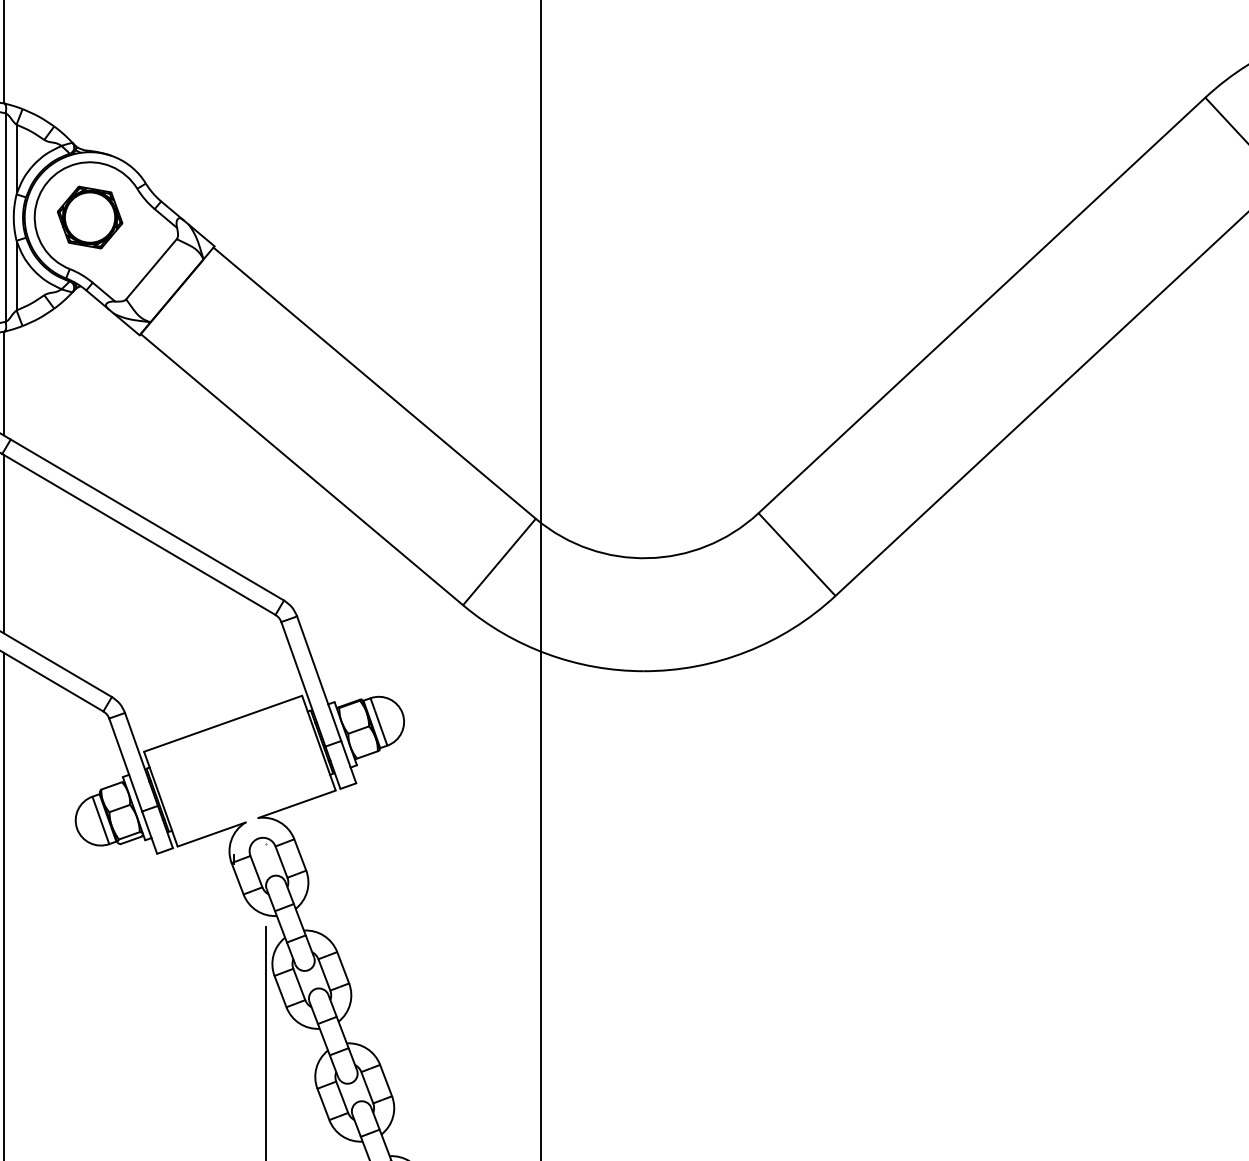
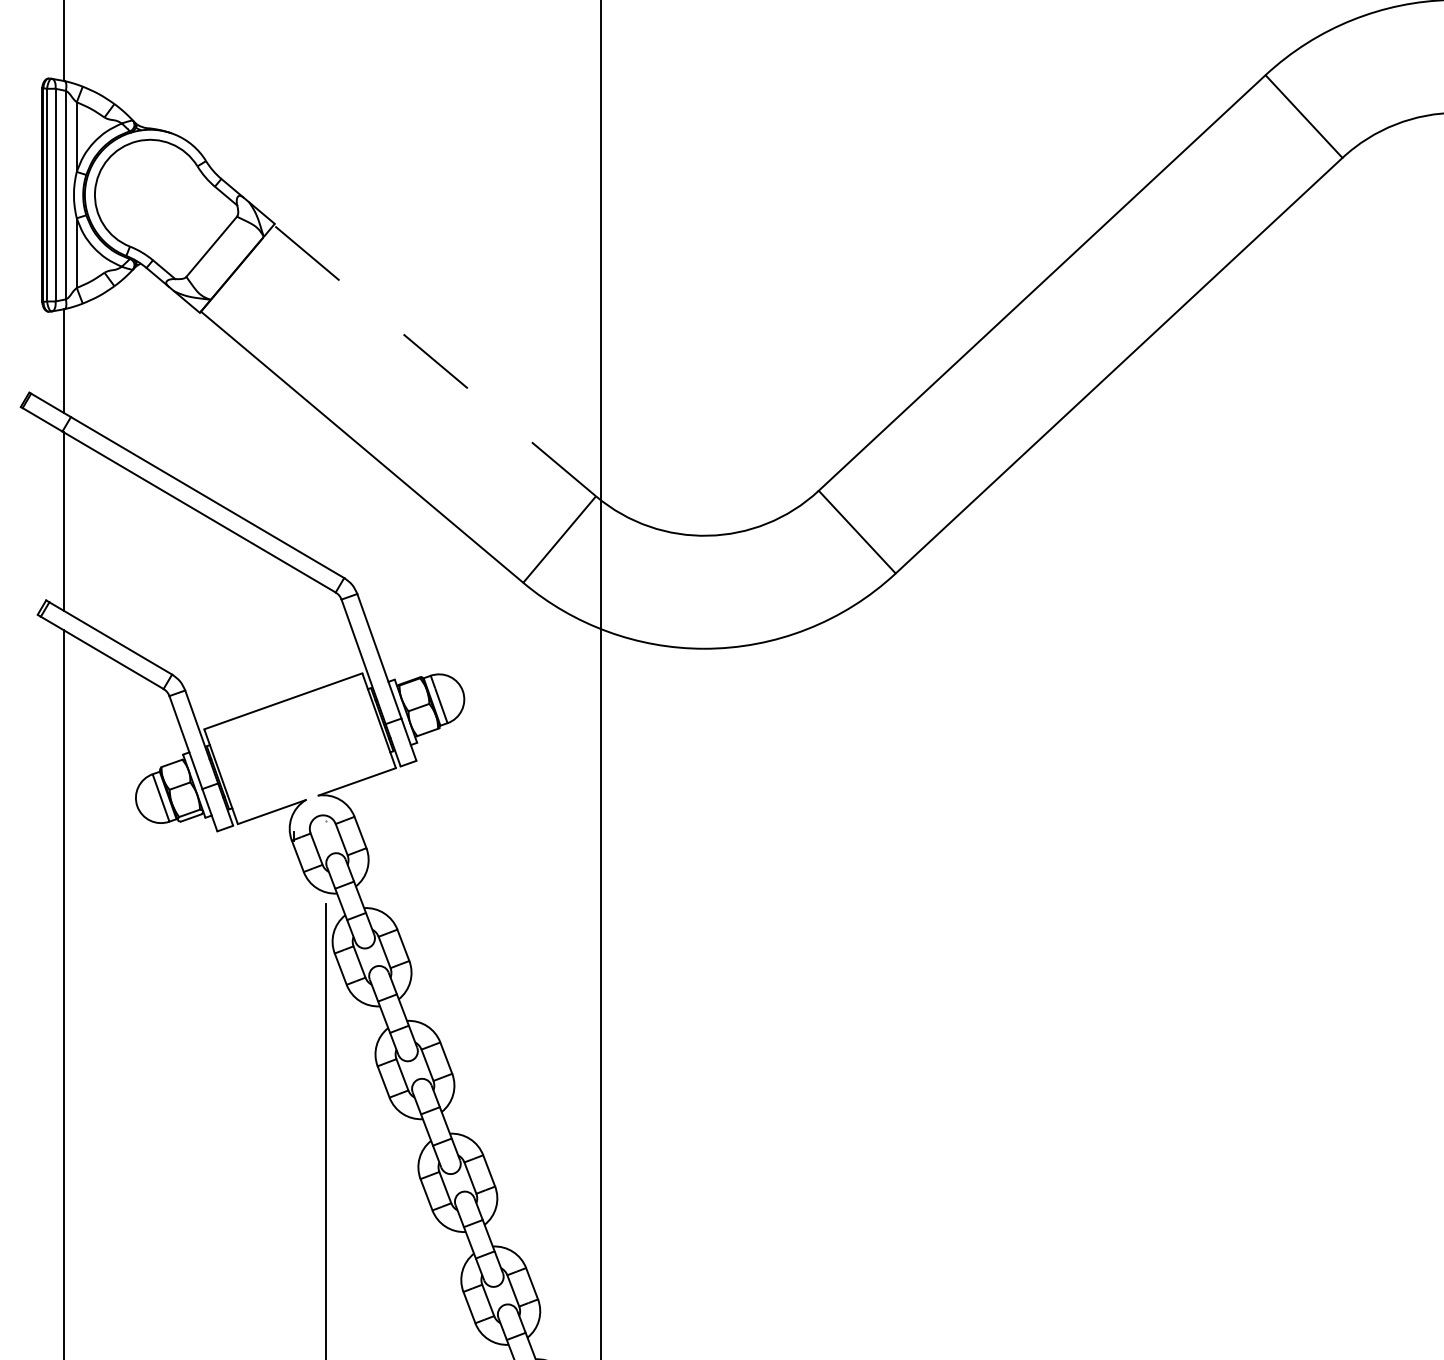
part: (90, 216) -> (150, 194), removed
line: (374, 382) -> (434, 360), solid -> dashed

